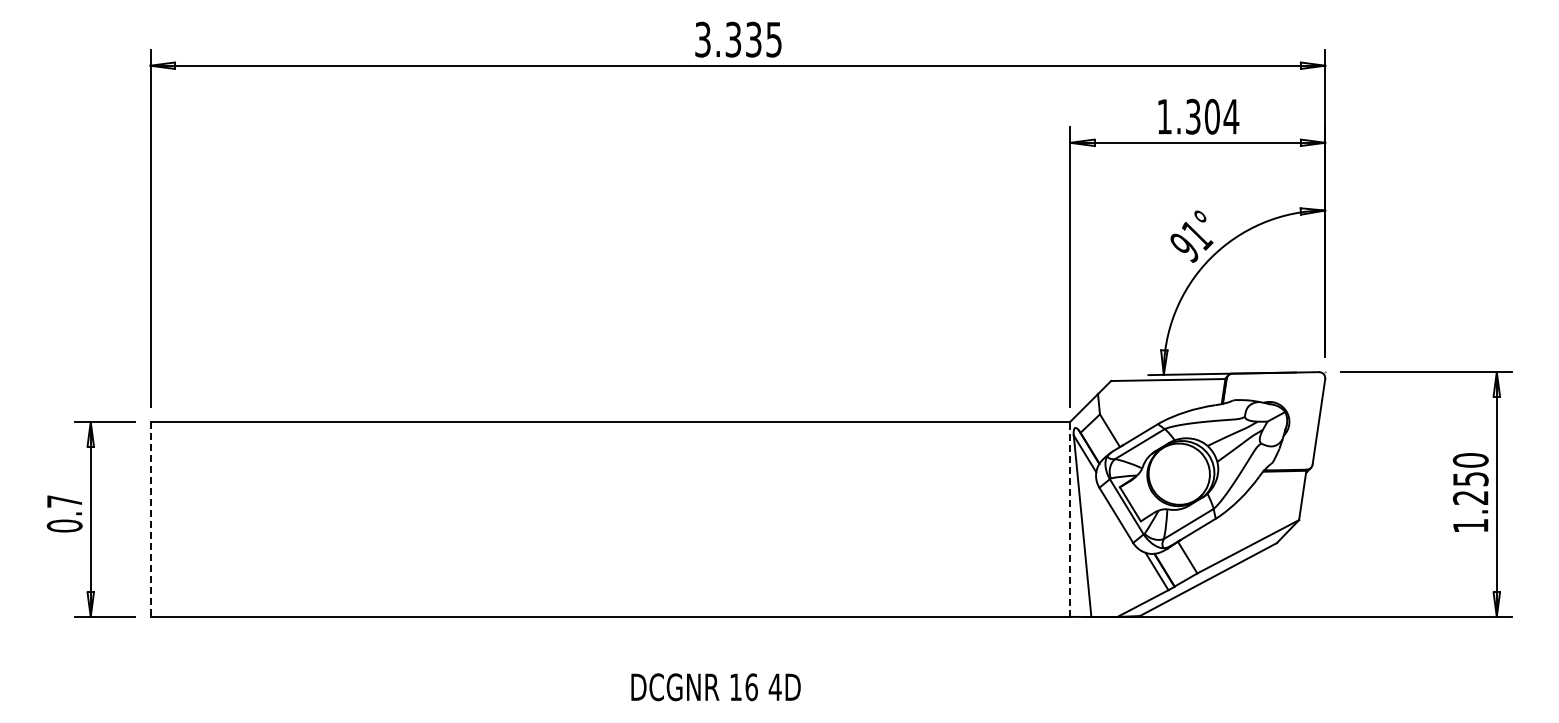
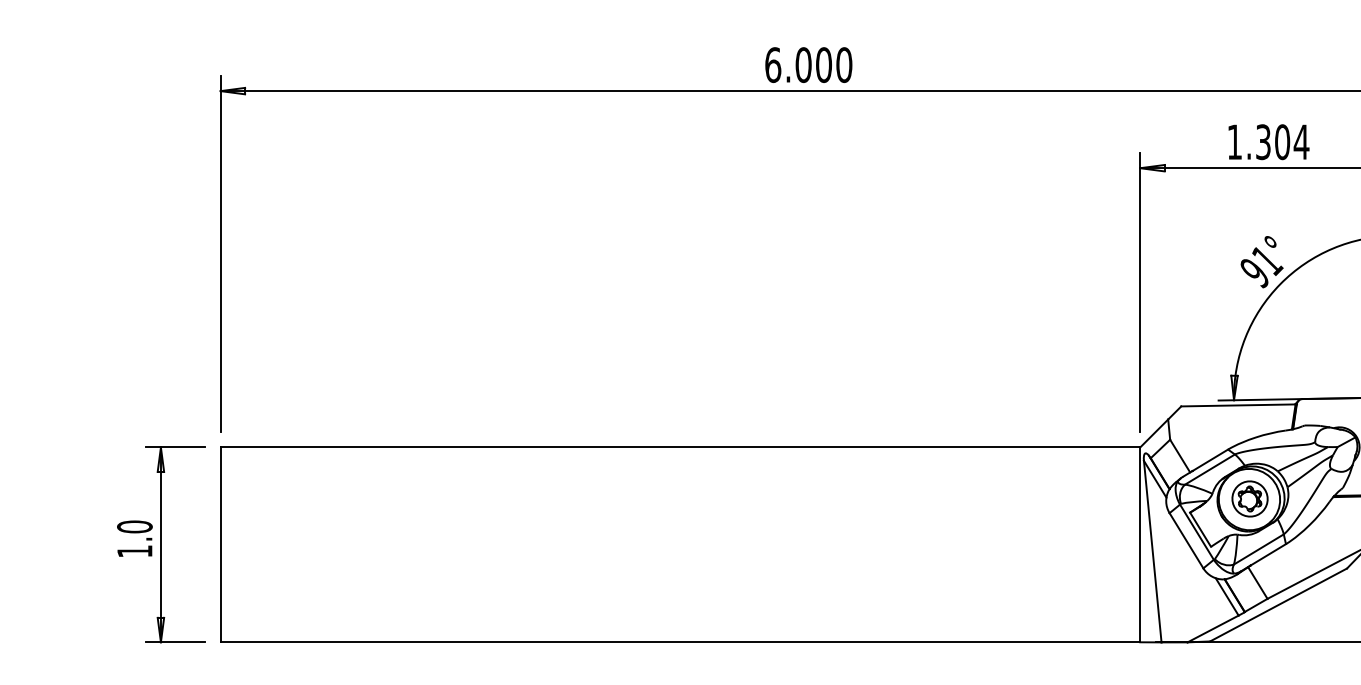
text: (738, 39) -> (808, 64), 3.335 -> 6.000
part: (1179, 473) -> (1249, 498), added
text: (64, 513) -> (134, 538), 0.7 -> 1.0
line: (1070, 518) -> (1140, 543), dashed -> solid
line: (150, 519) -> (220, 544), dashed -> solid

